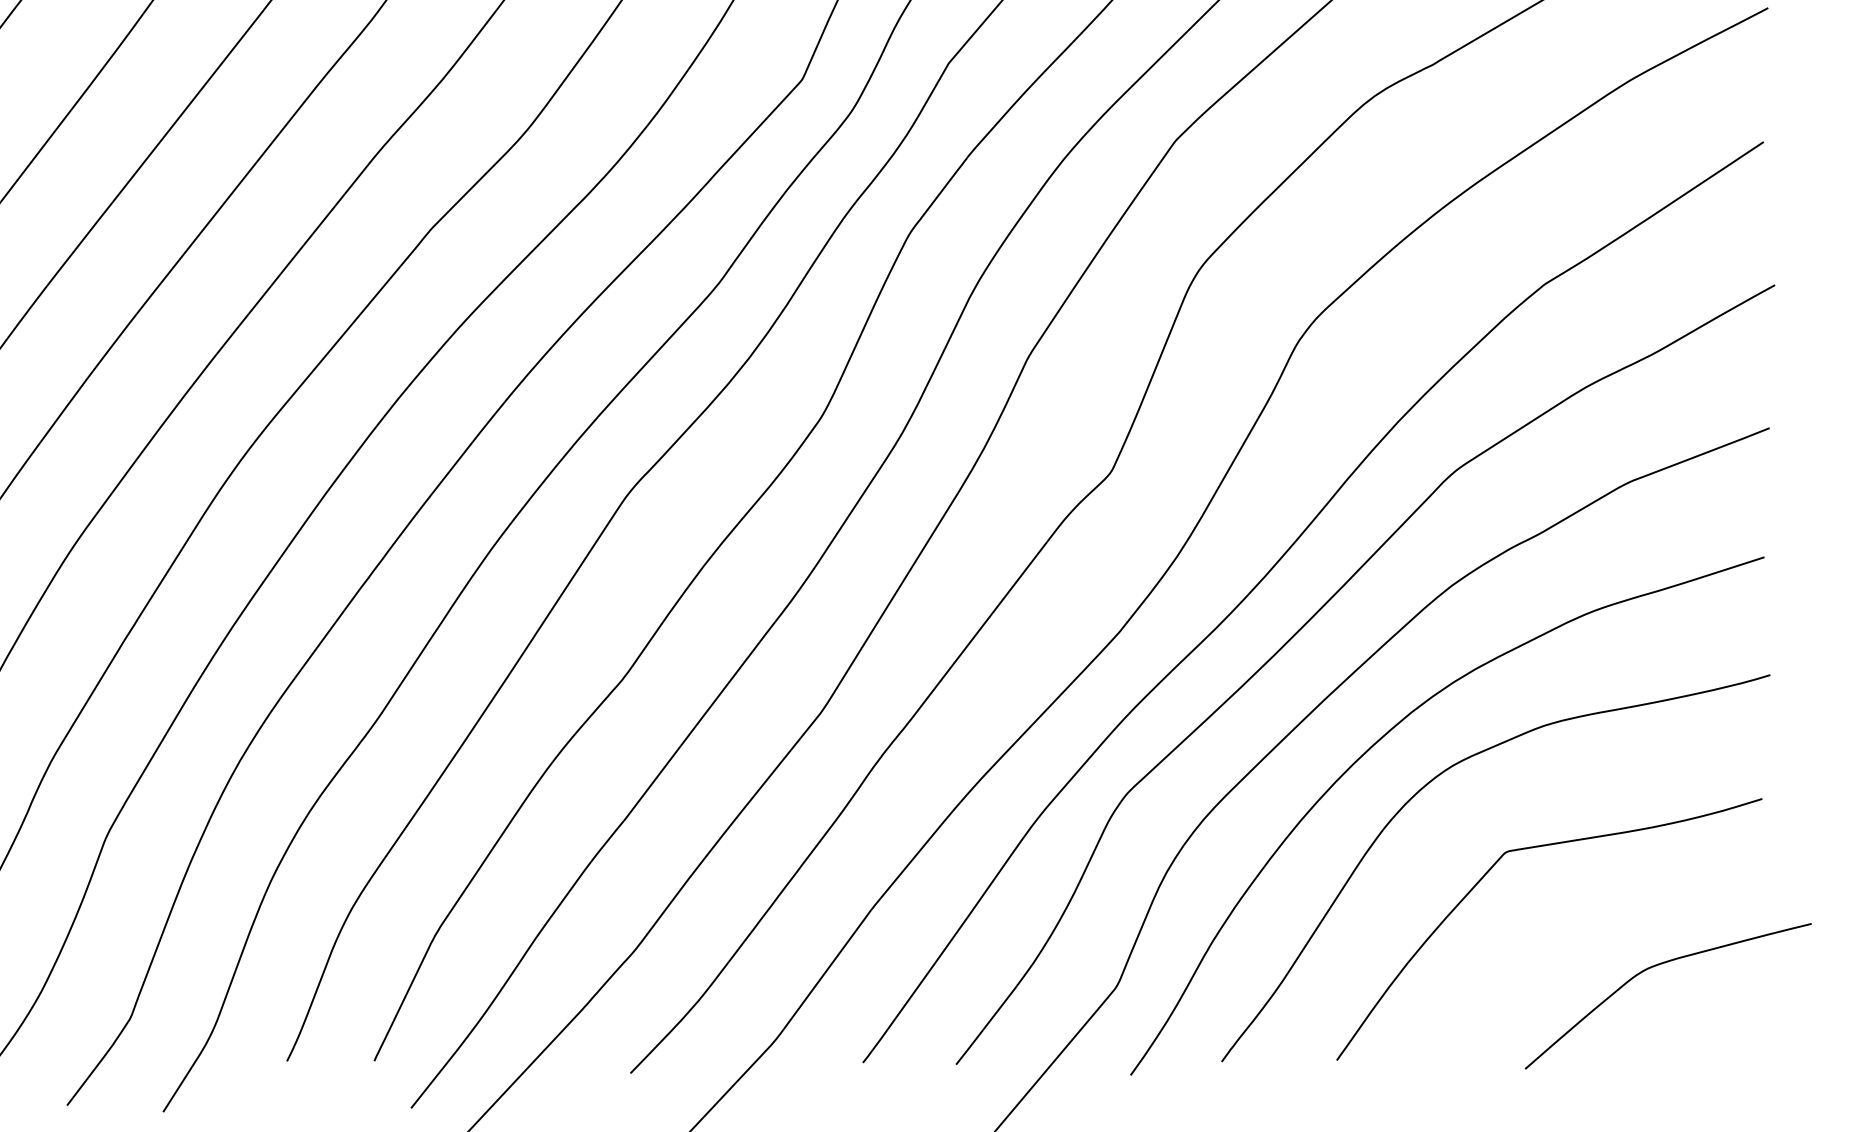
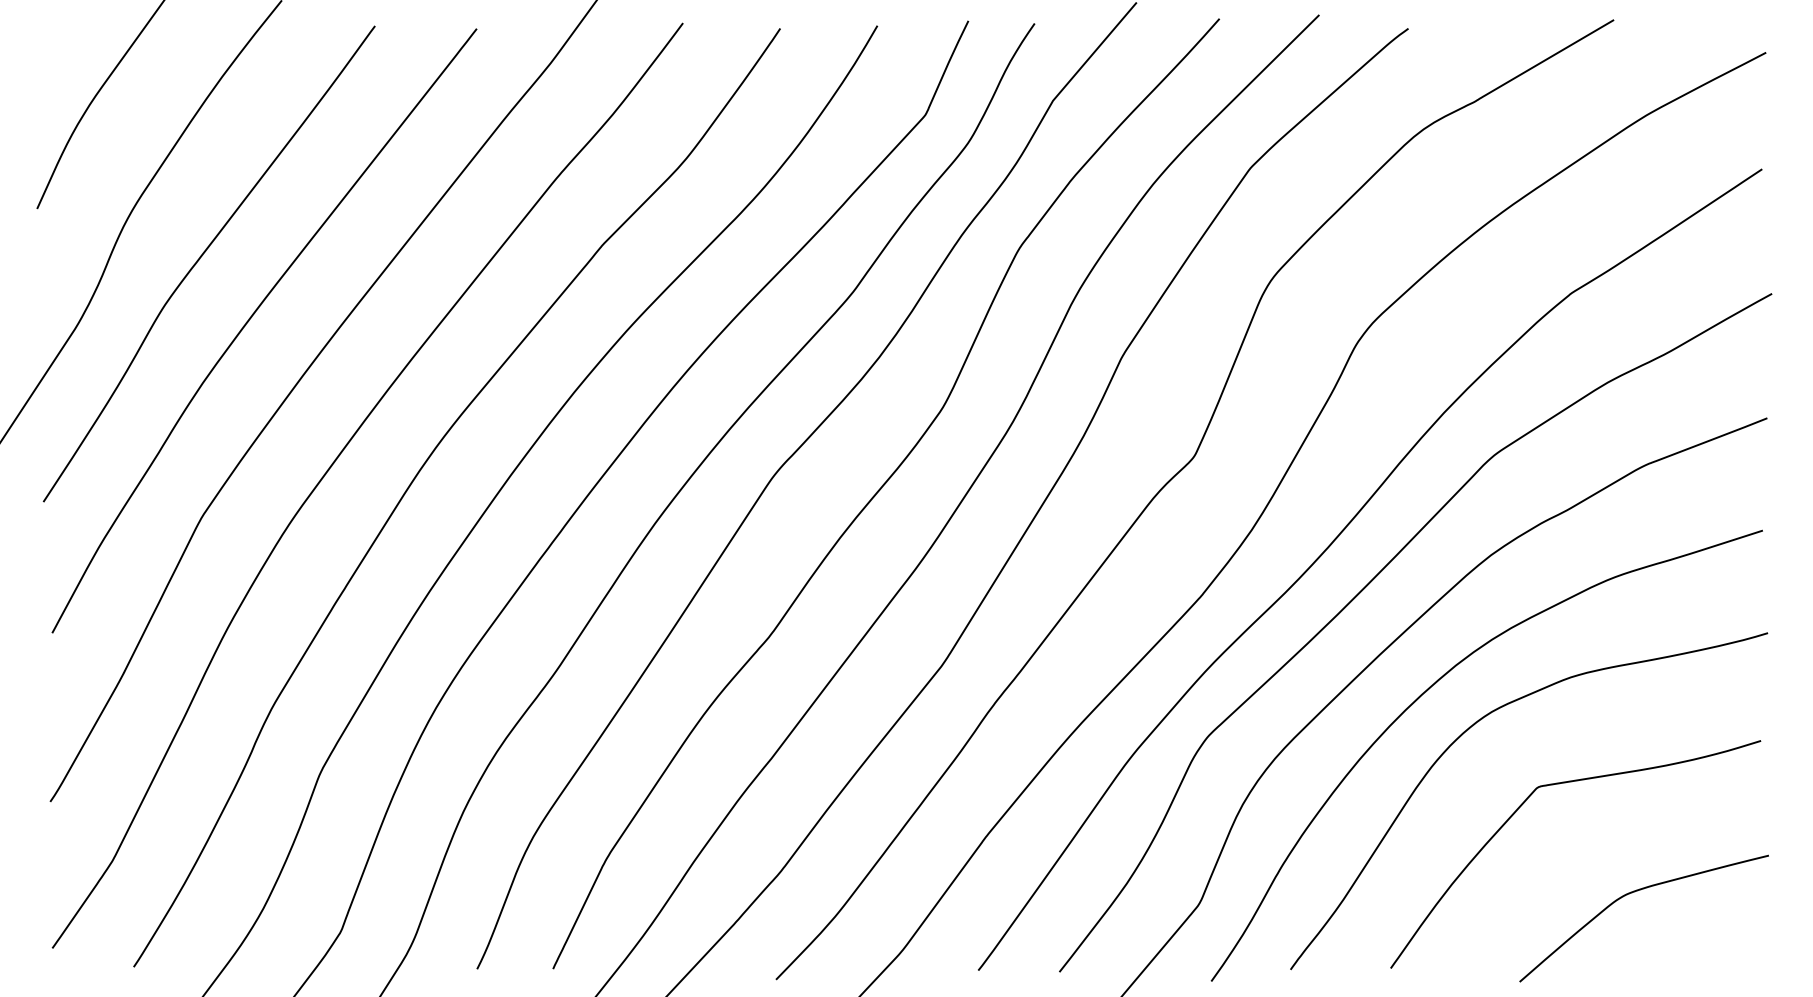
curve: (1654, 967) -> (1632, 893), moved

